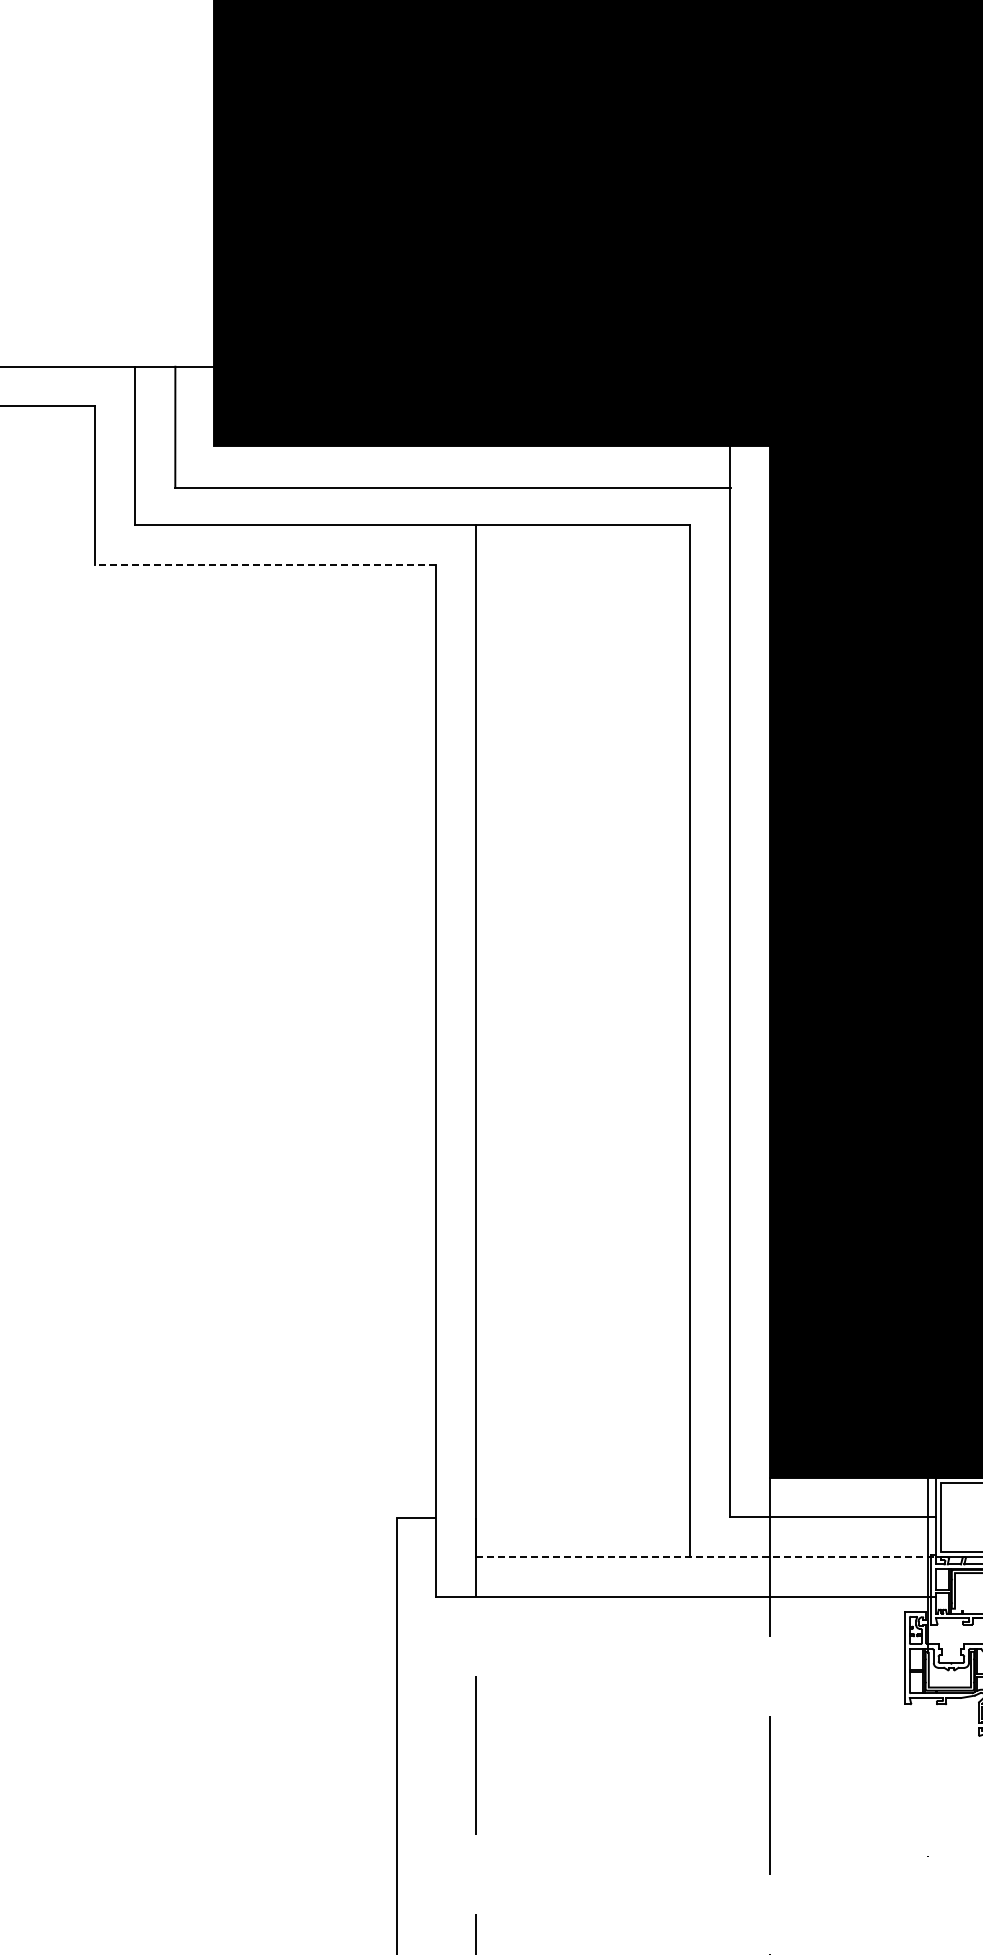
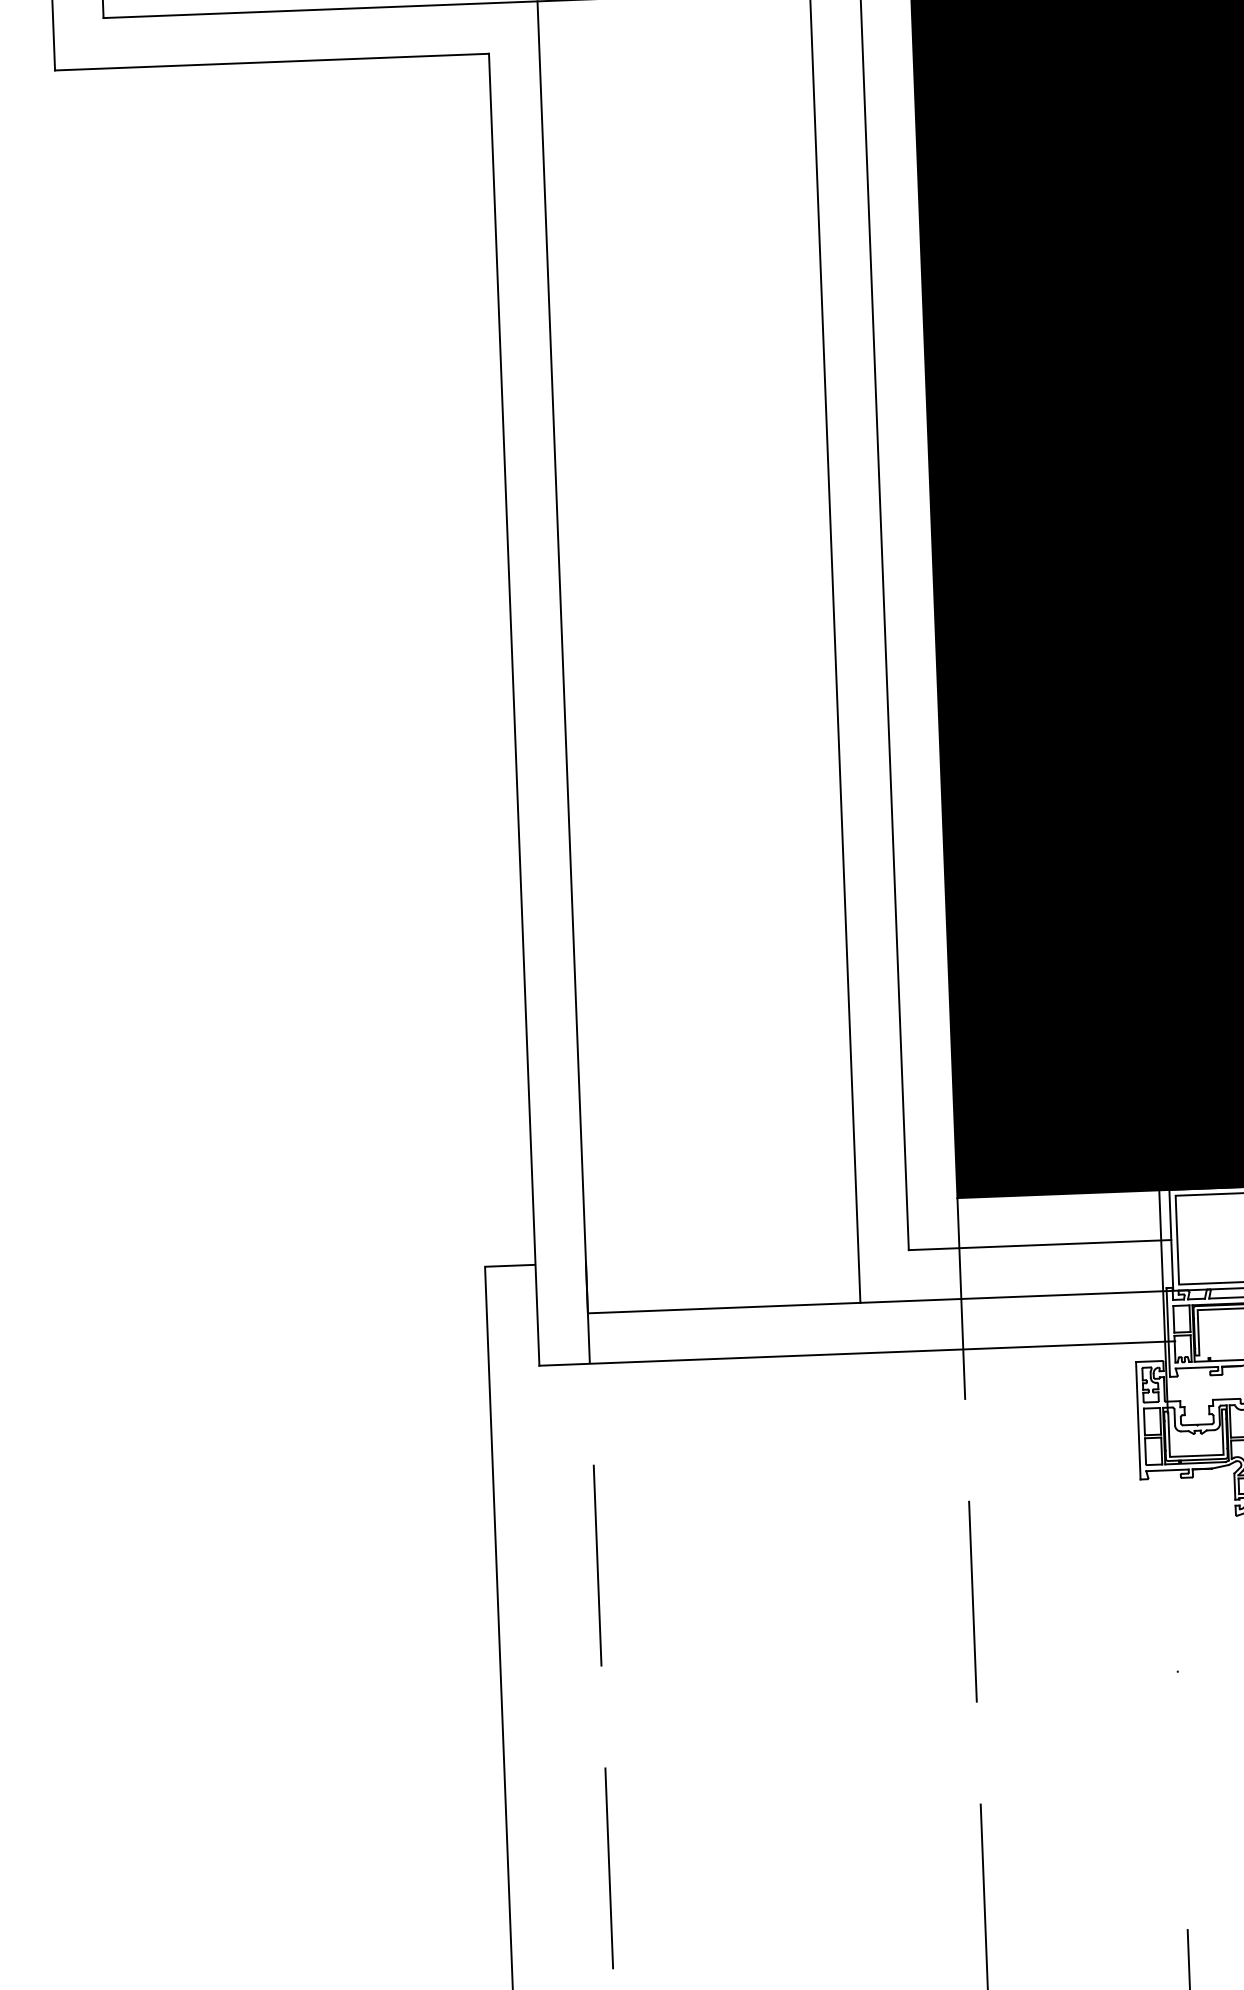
line: (265, 565) -> (271, 62), dashed -> solid
line: (706, 1557) -> (880, 1302), dashed -> solid

